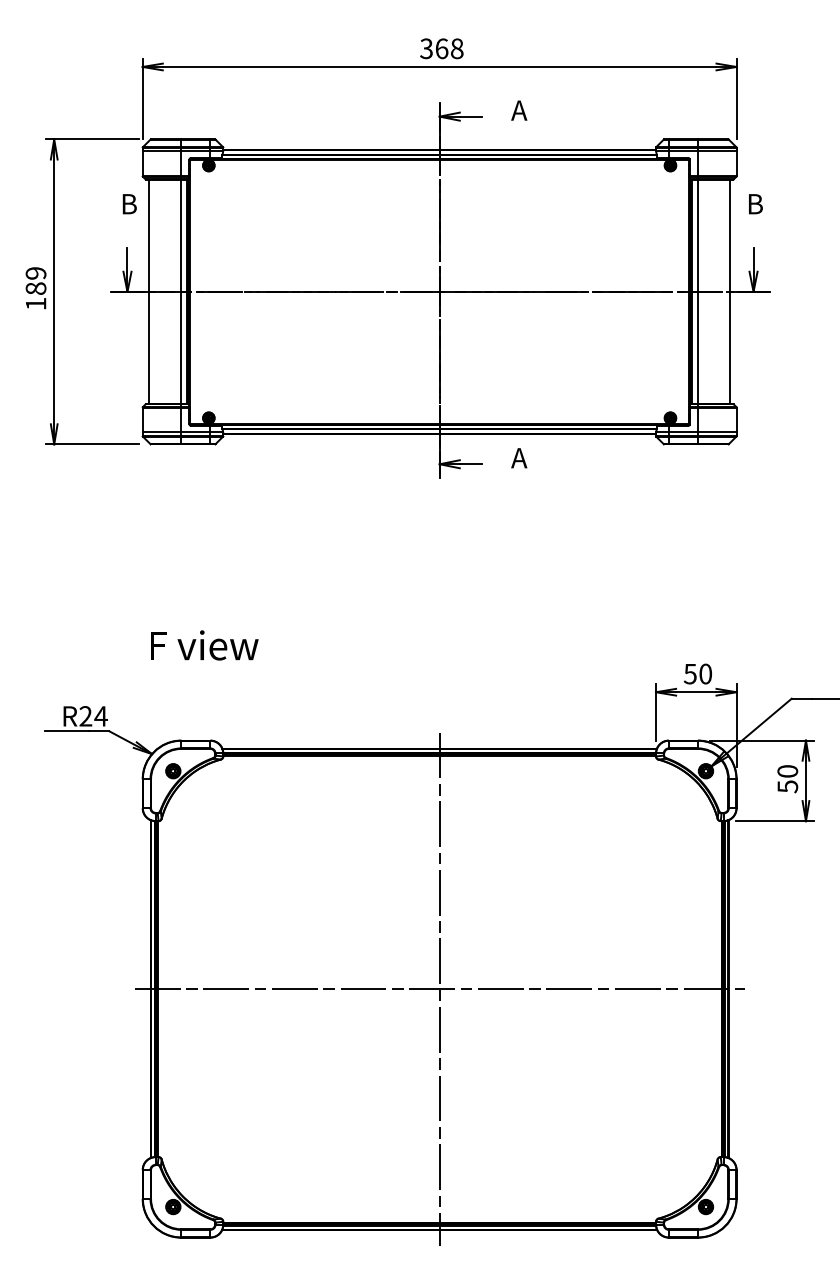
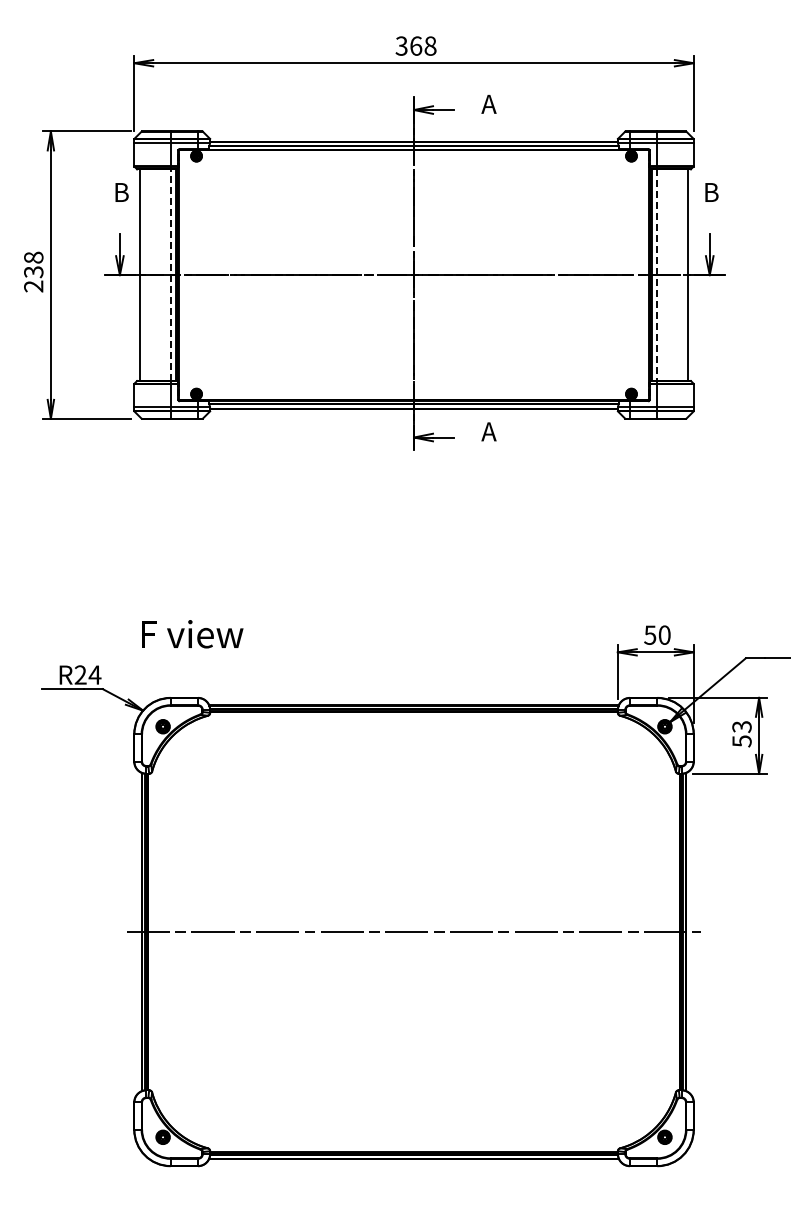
text: (35, 288) -> (33, 271), 189 -> 238
line: (181, 292) -> (170, 275), solid -> dashed
line: (698, 292) -> (657, 275), solid -> dashed
text: (204, 645) -> (192, 634), moved
text: (787, 772) -> (741, 727), 50 -> 53
line: (440, 988) -> (414, 931), removed

